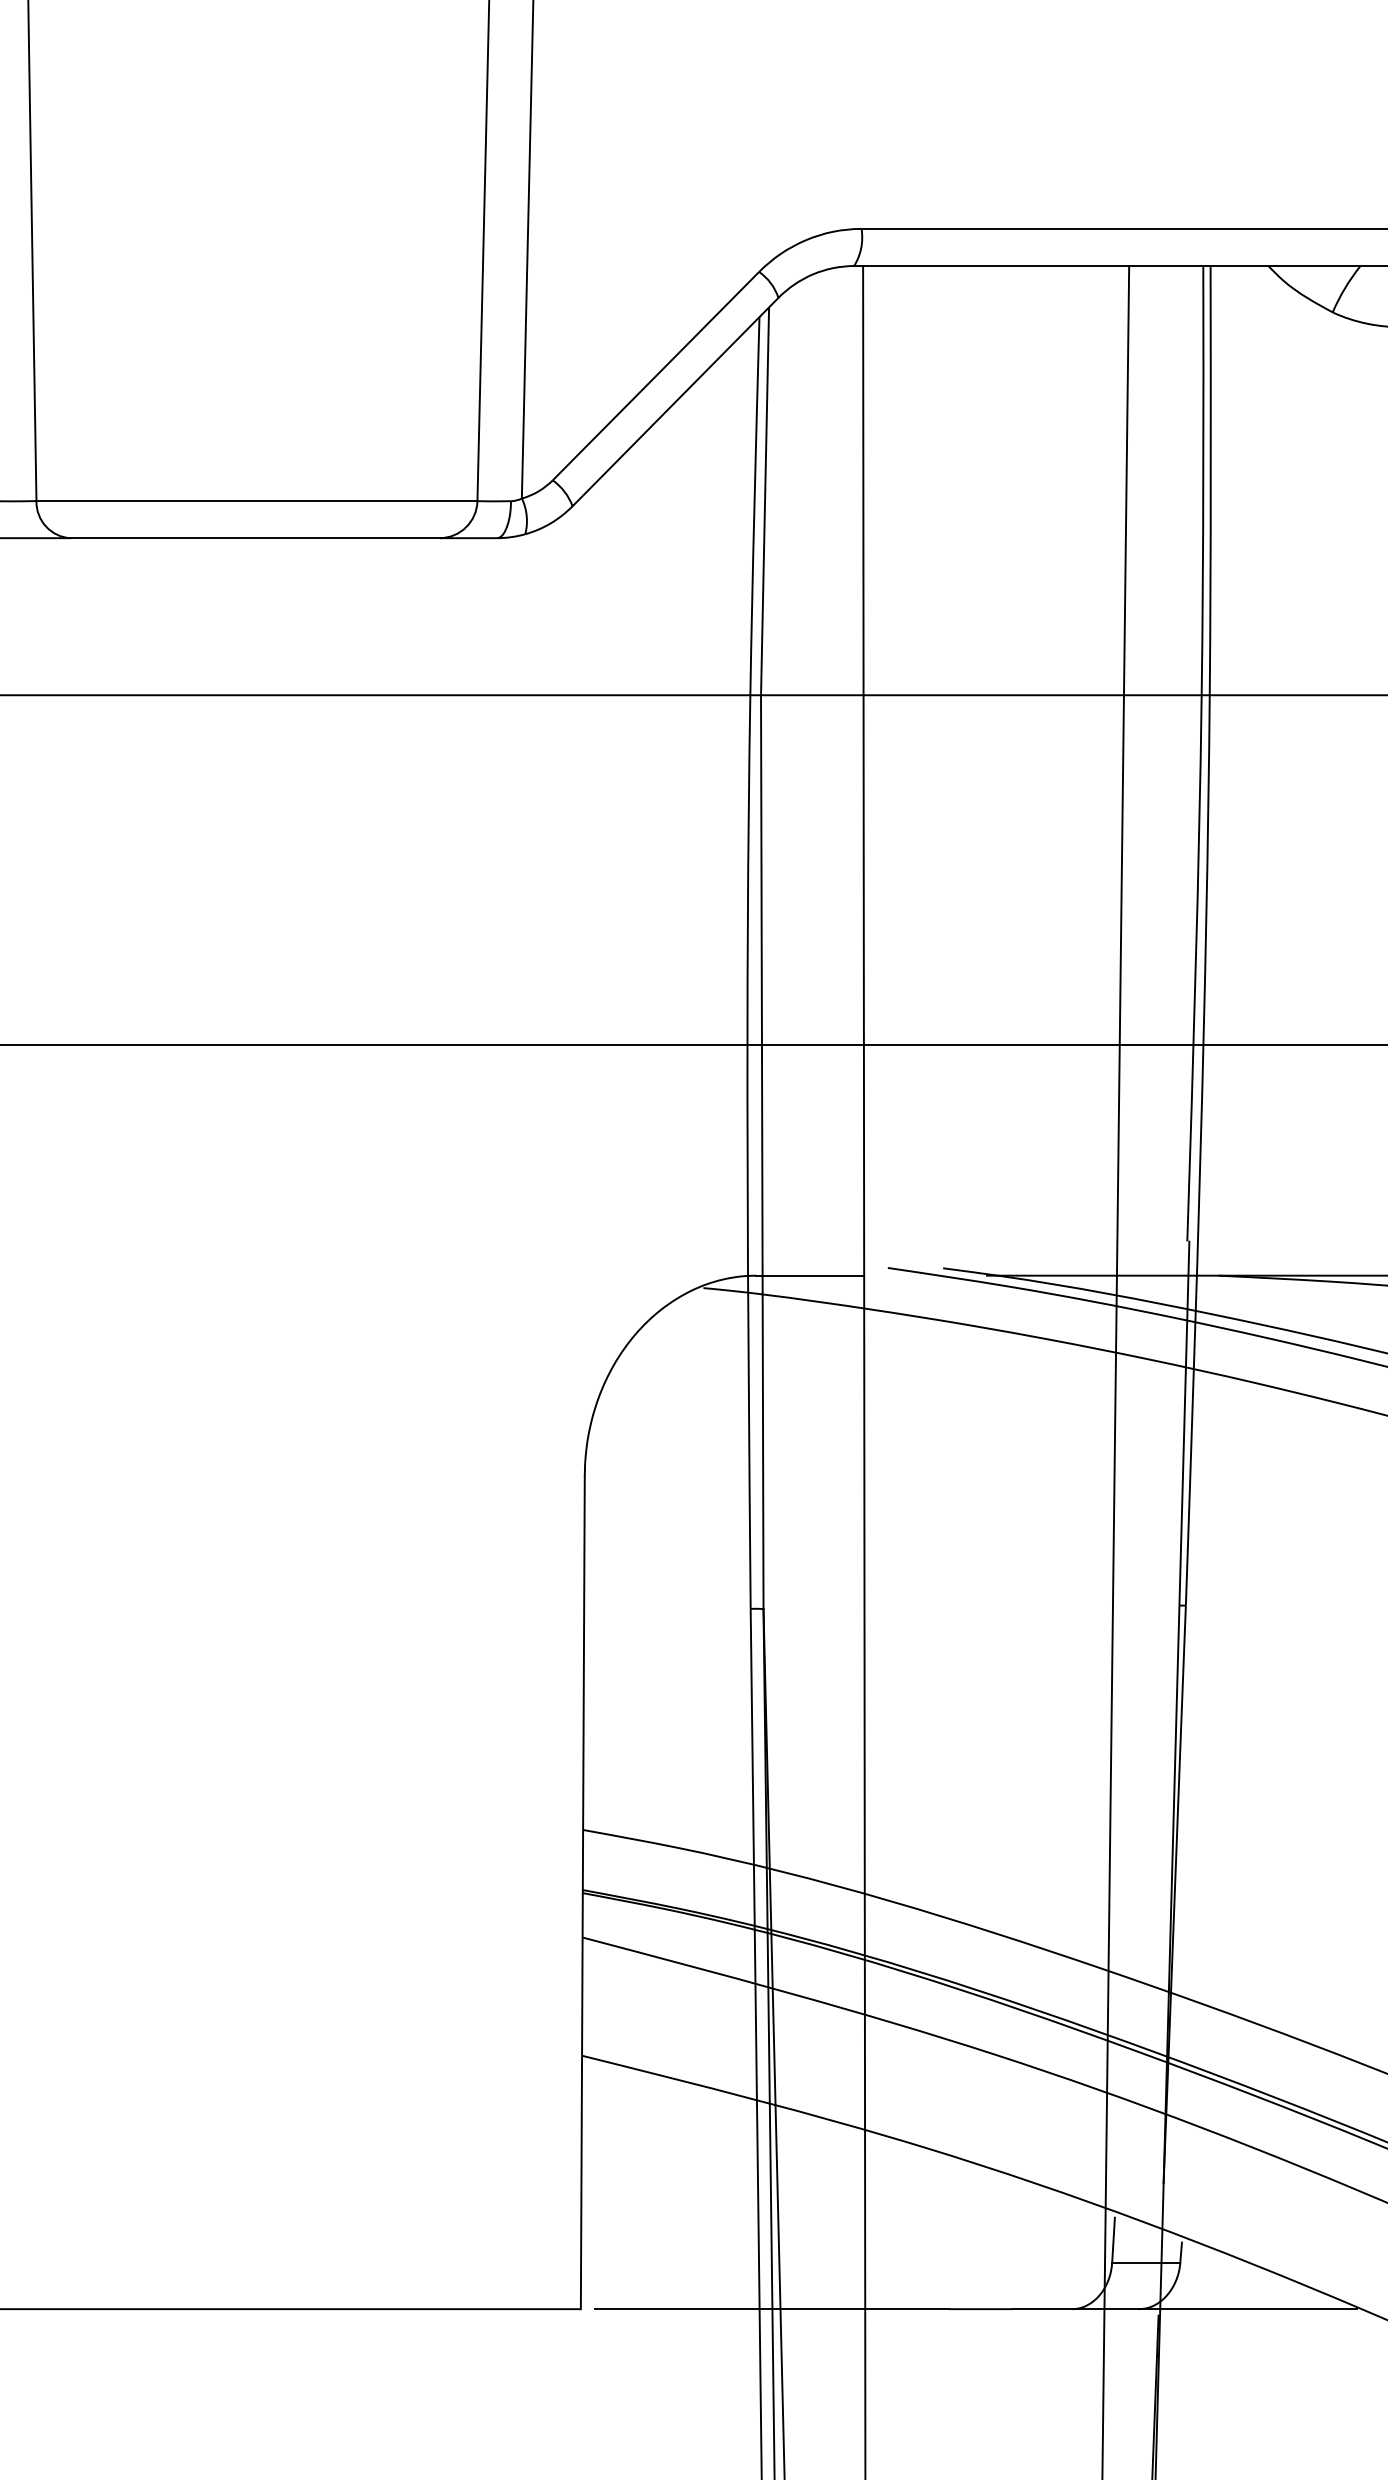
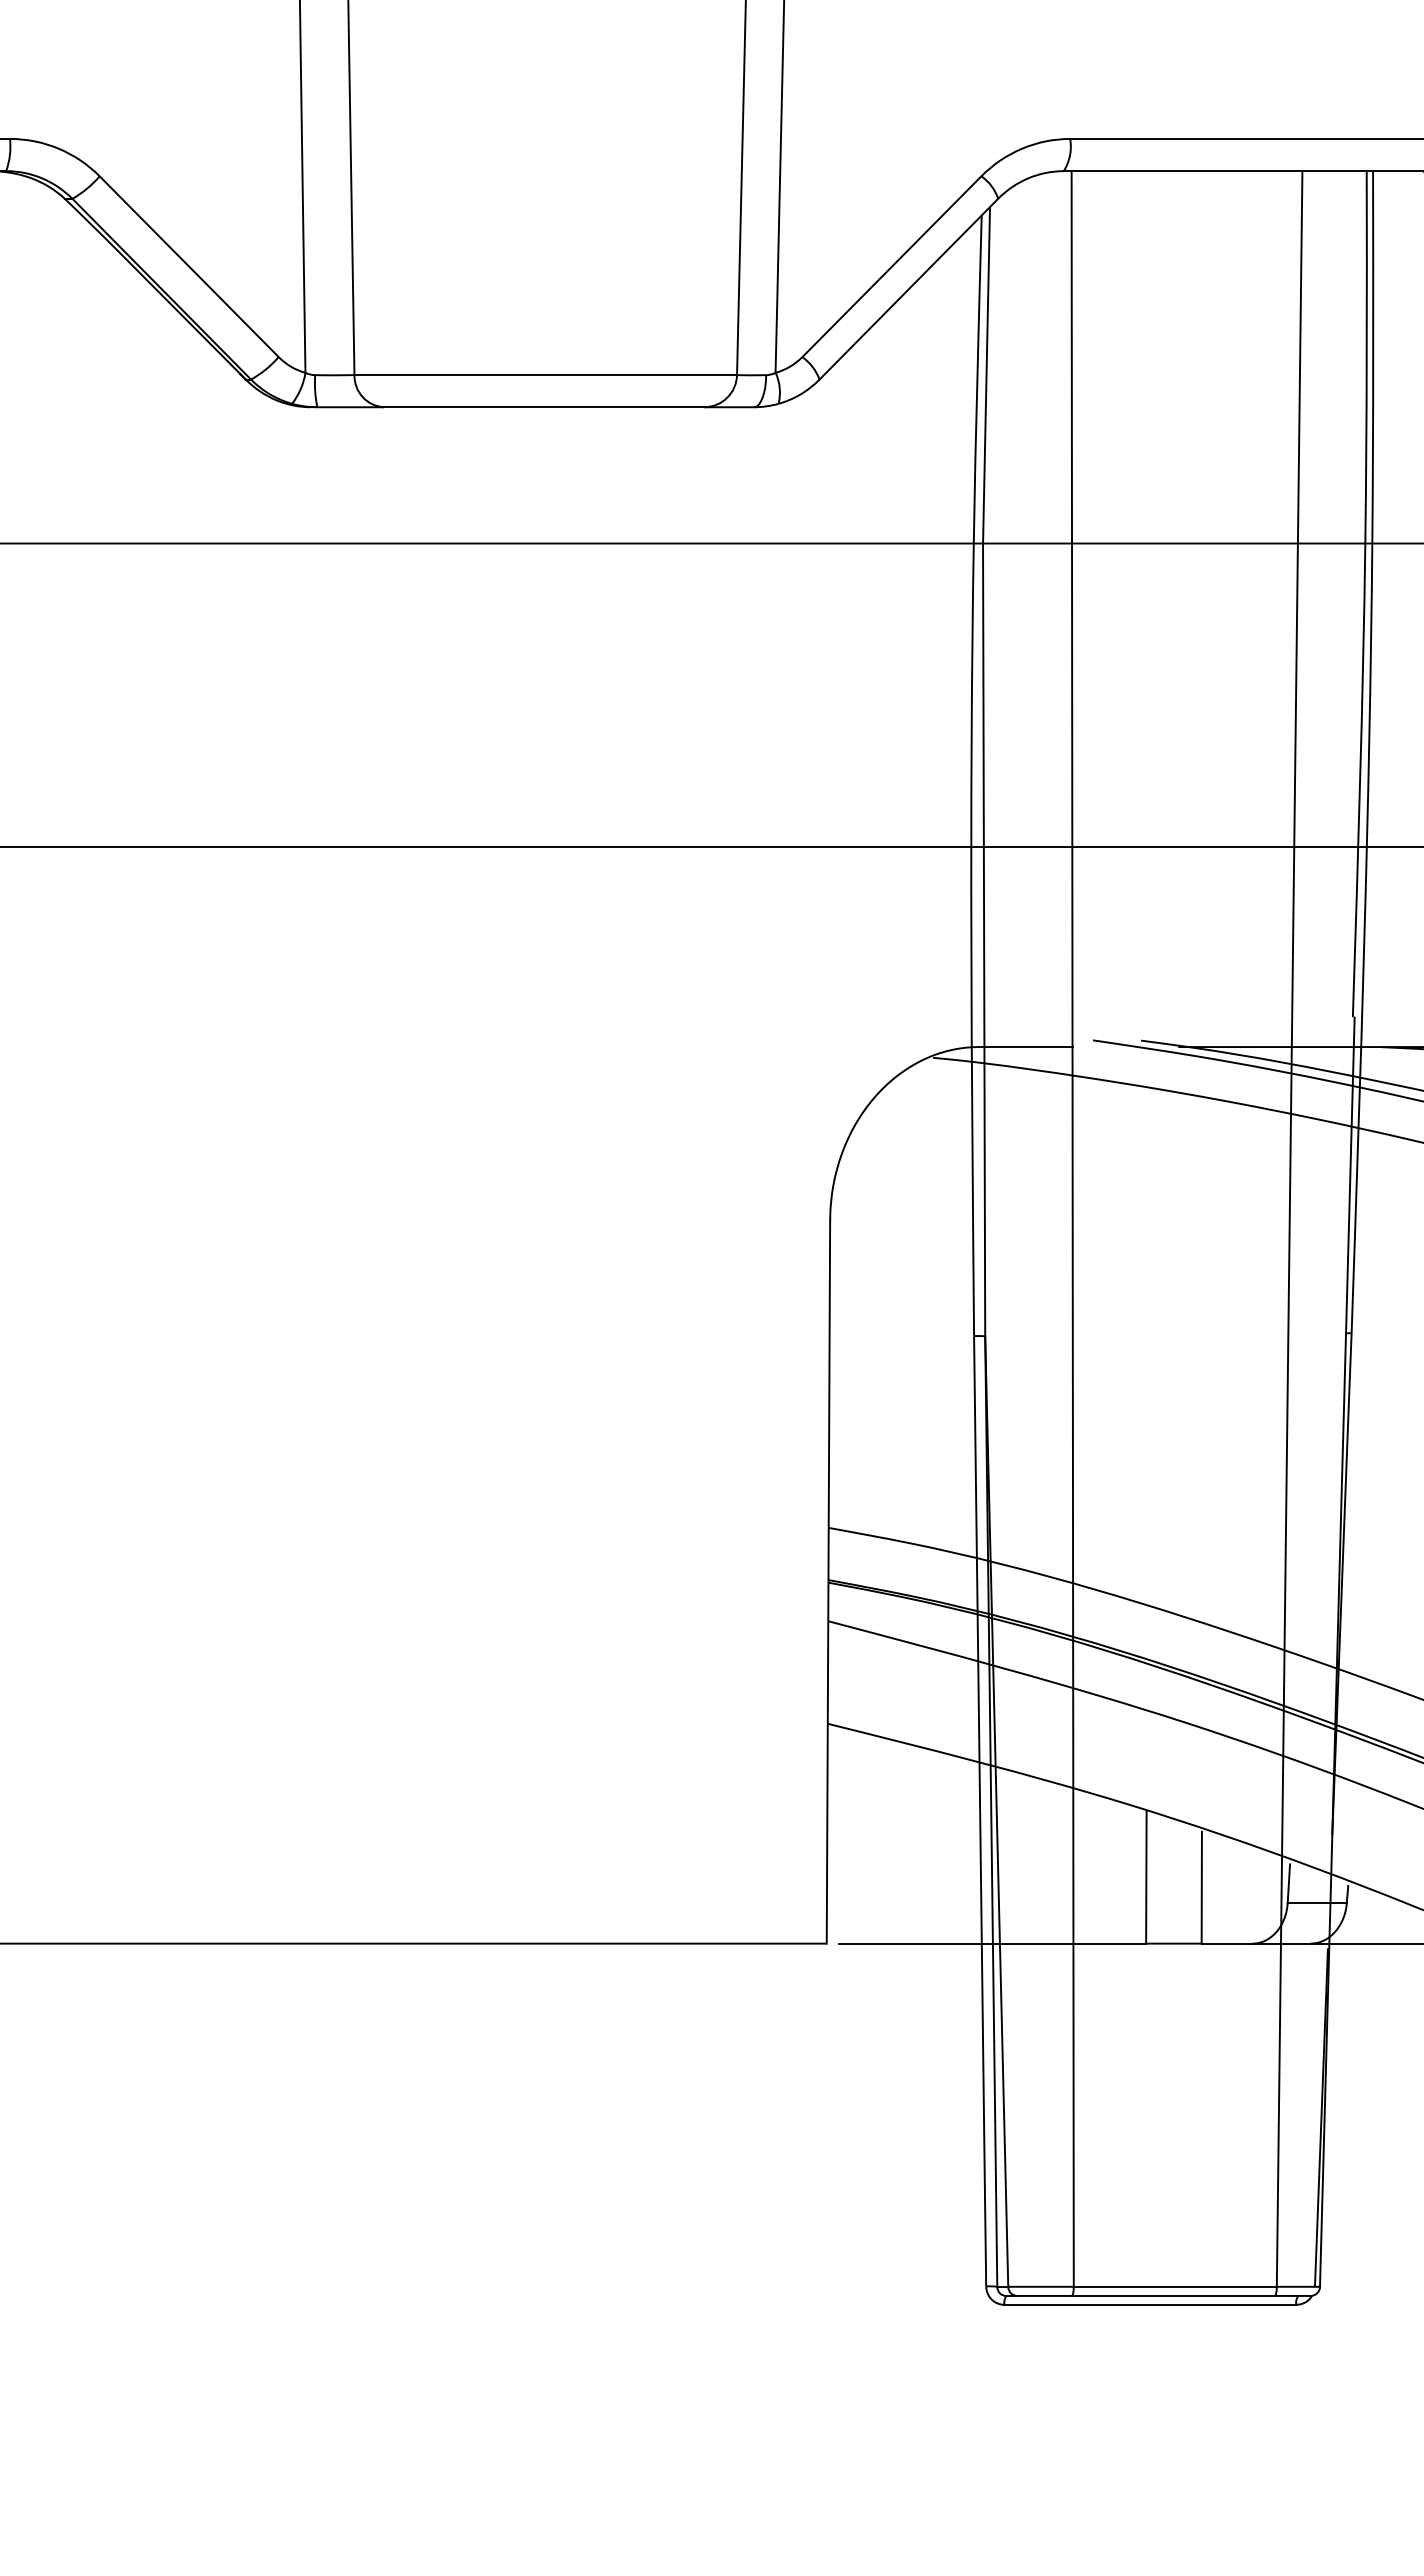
line: (949, 2232) -> (1146, 1877), added
line: (1012, 2244) -> (1201, 1887), added

